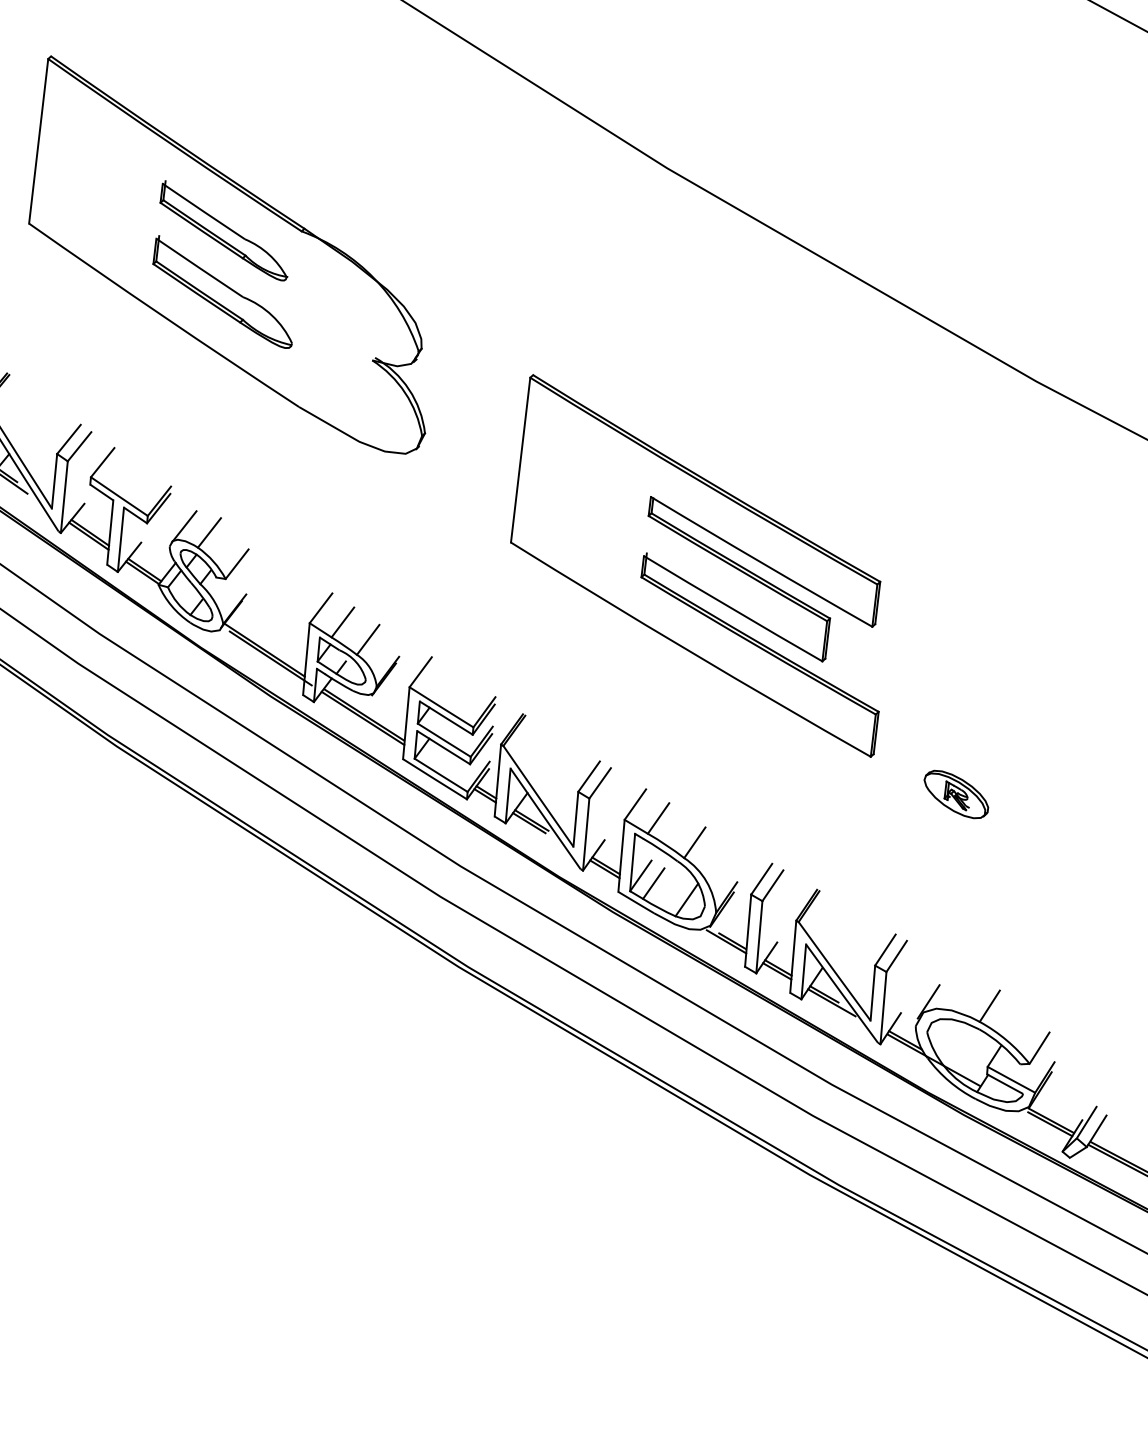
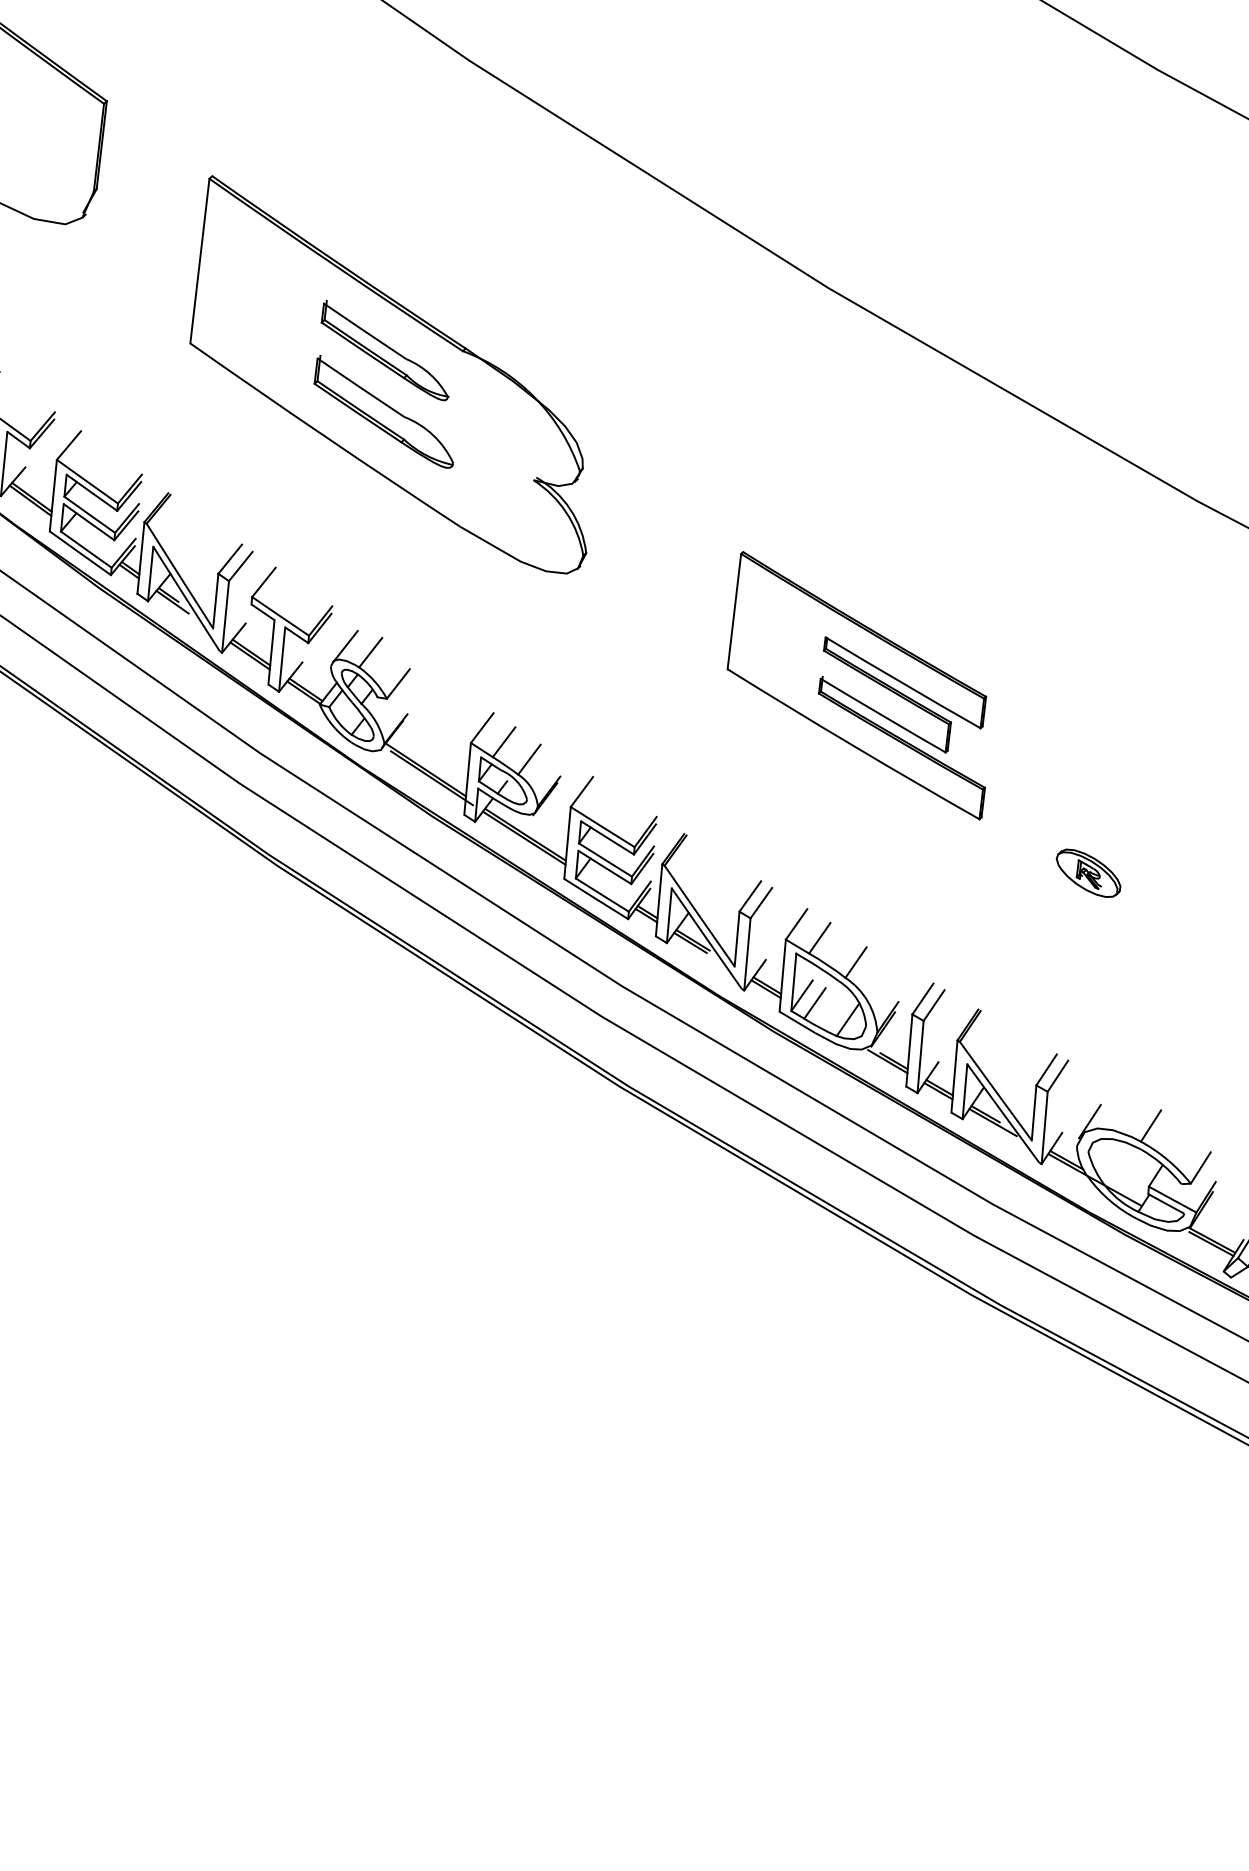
part: (695, 565) -> (856, 685), size x0.7
part: (956, 793) -> (1088, 872), moved

